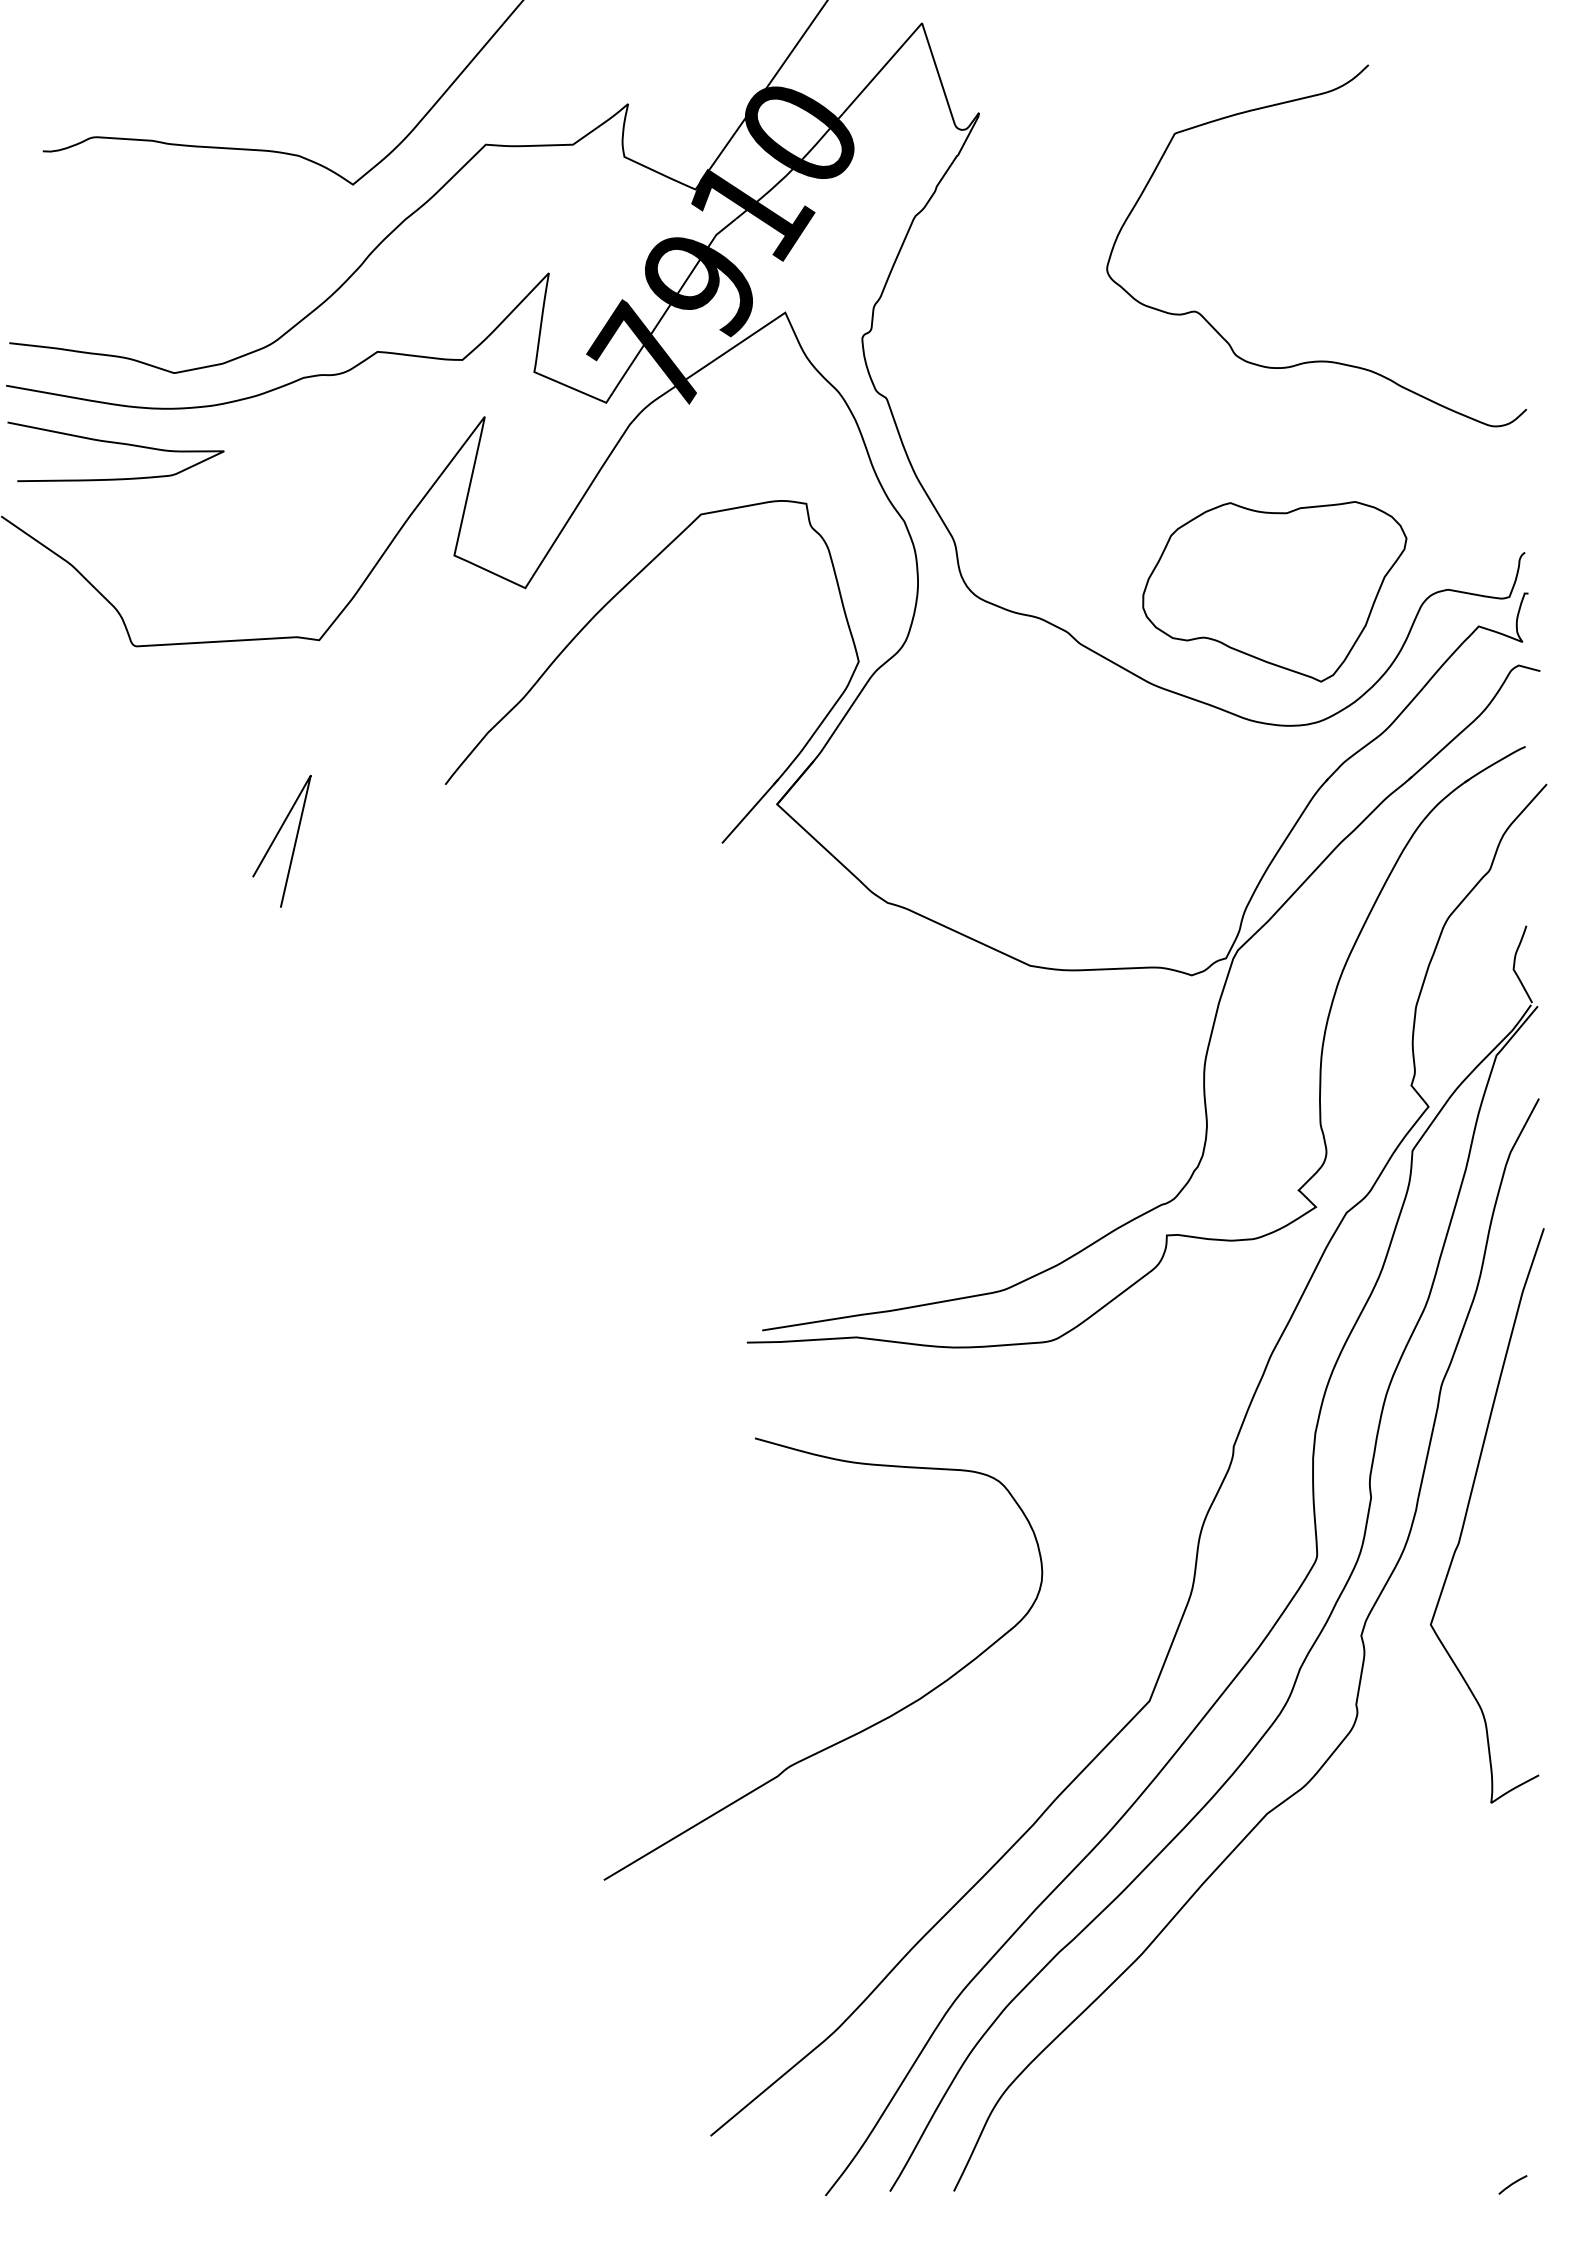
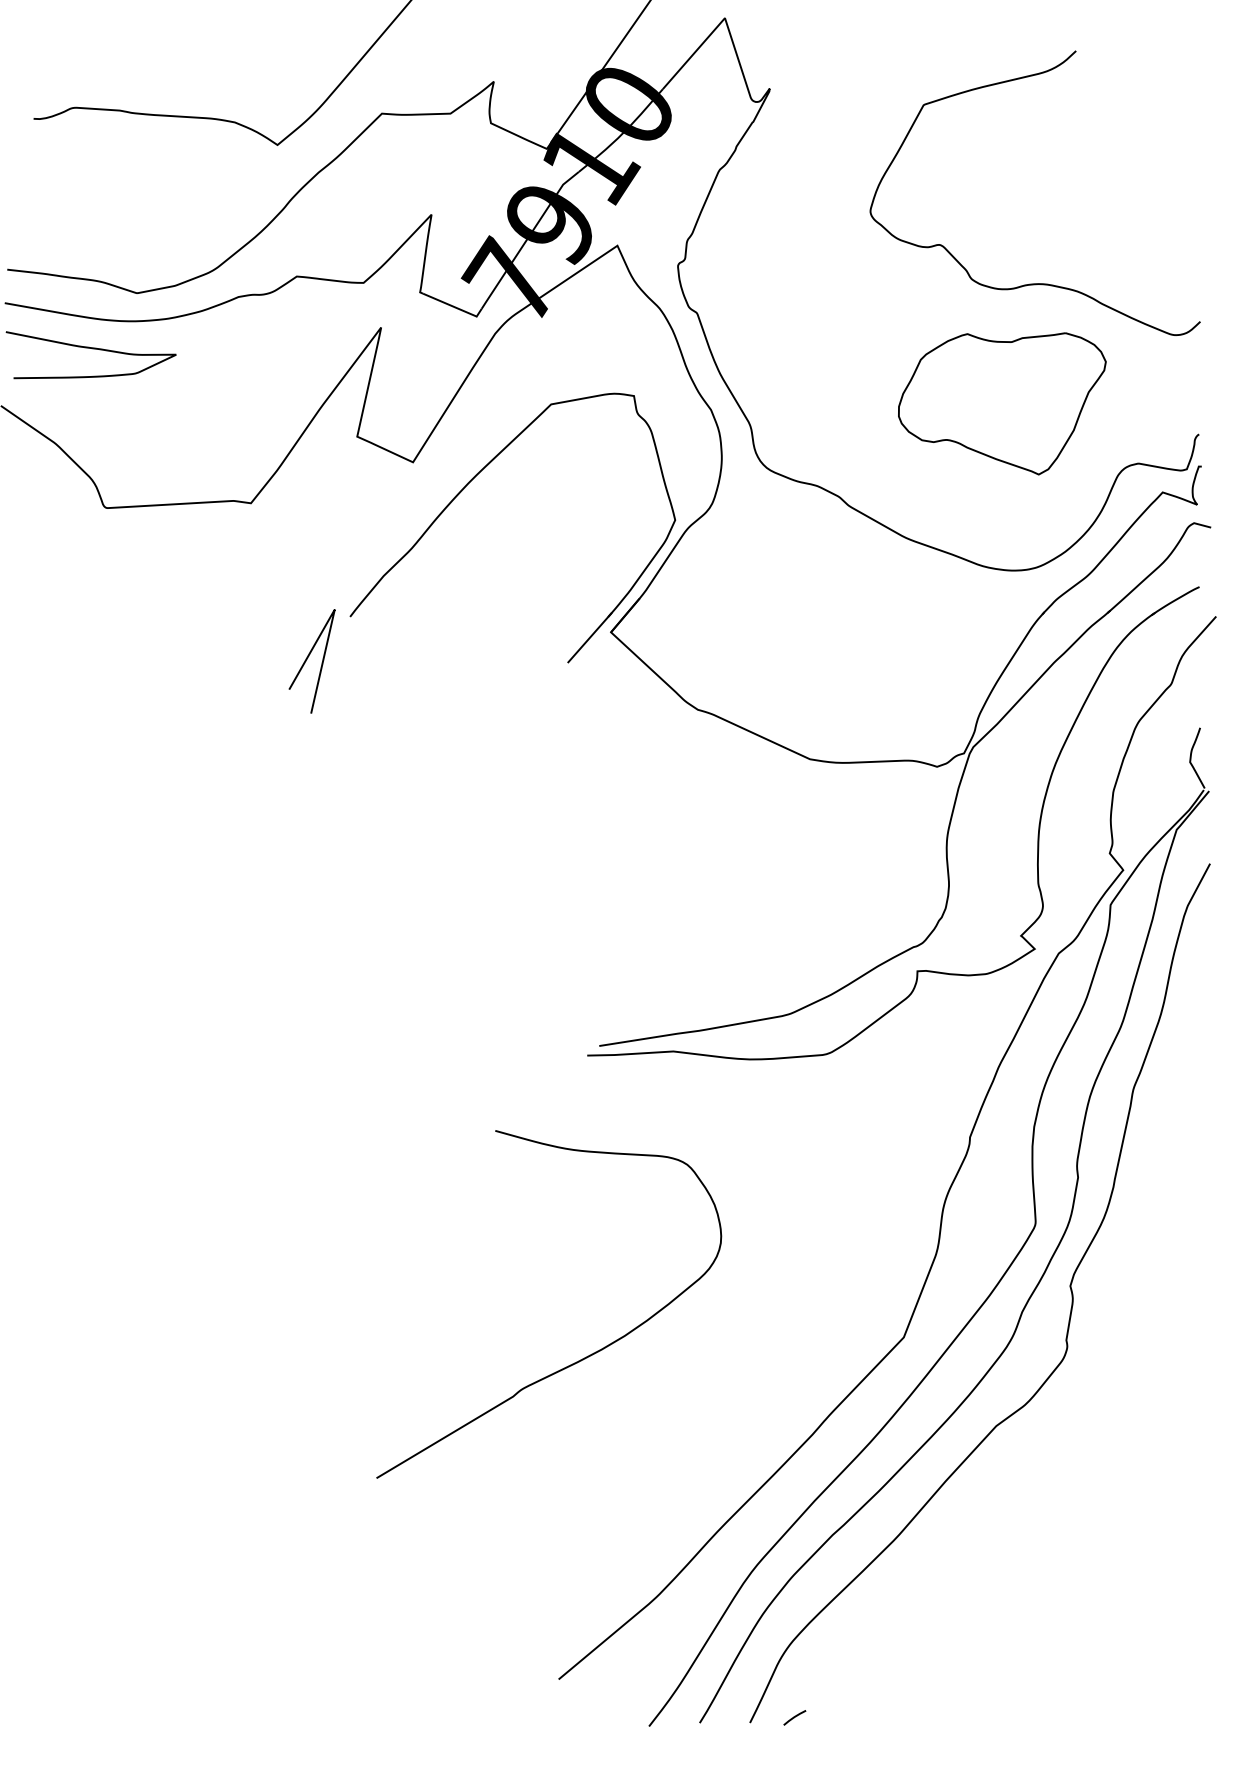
part: (1274, 591) -> (1002, 403), moved
curve: (275, 839) -> (307, 659), moved
curve: (1468, 1509) -> (1154, 1186), removed
curve: (859, 1731) -> (577, 1361), moved
line: (1512, 2184) -> (794, 1717), moved

